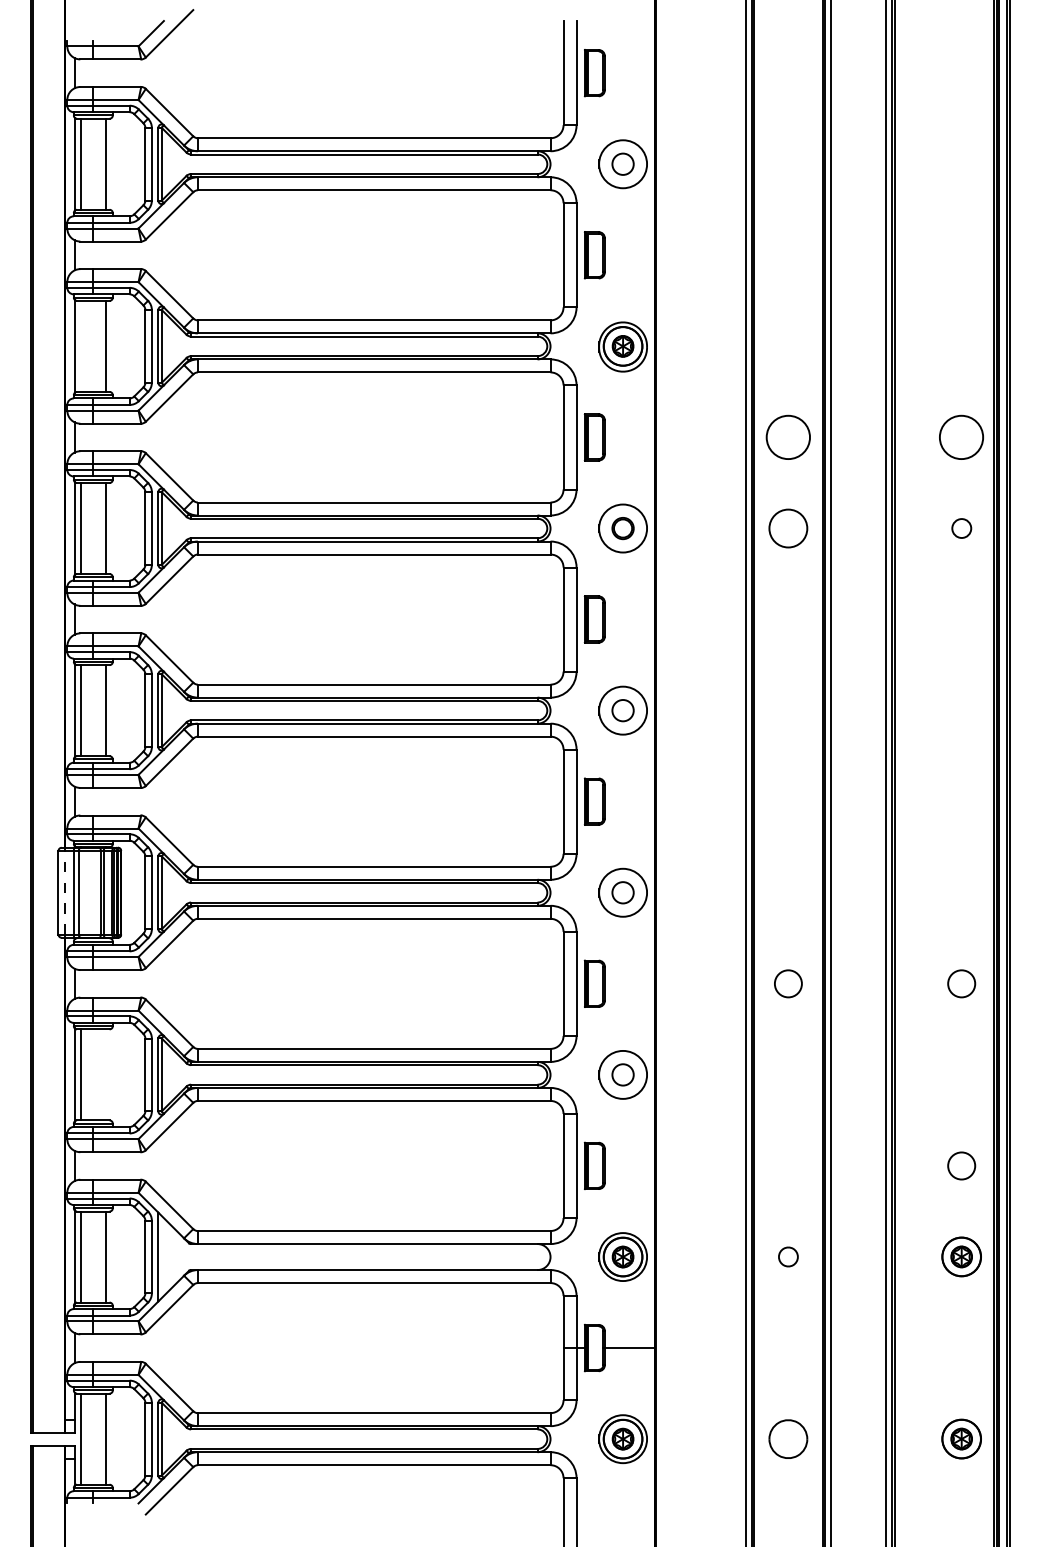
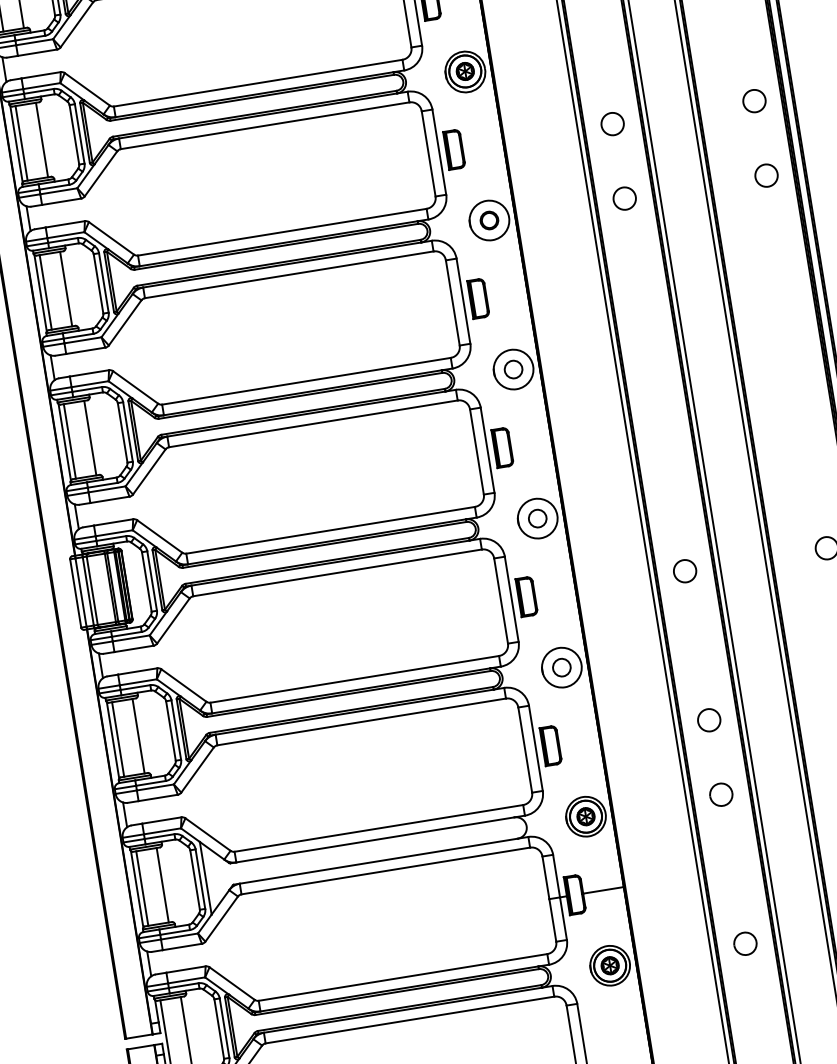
line: (80, 345) -> (21, 142), added
circle: (788, 437) -> (612, 124), size x0.62
circle: (961, 437) -> (754, 101), size x0.62
circle: (788, 528) -> (624, 198), size x0.71
circle: (961, 528) -> (766, 175), size x1.43
line: (64, 892) -> (80, 592), dashed -> solid
line: (105, 1074) -> (138, 735), added
circle: (788, 1165) -> (709, 719), added
part: (788, 1256) -> (721, 794), size x1.43
part: (788, 1438) -> (745, 943), size x0.71

